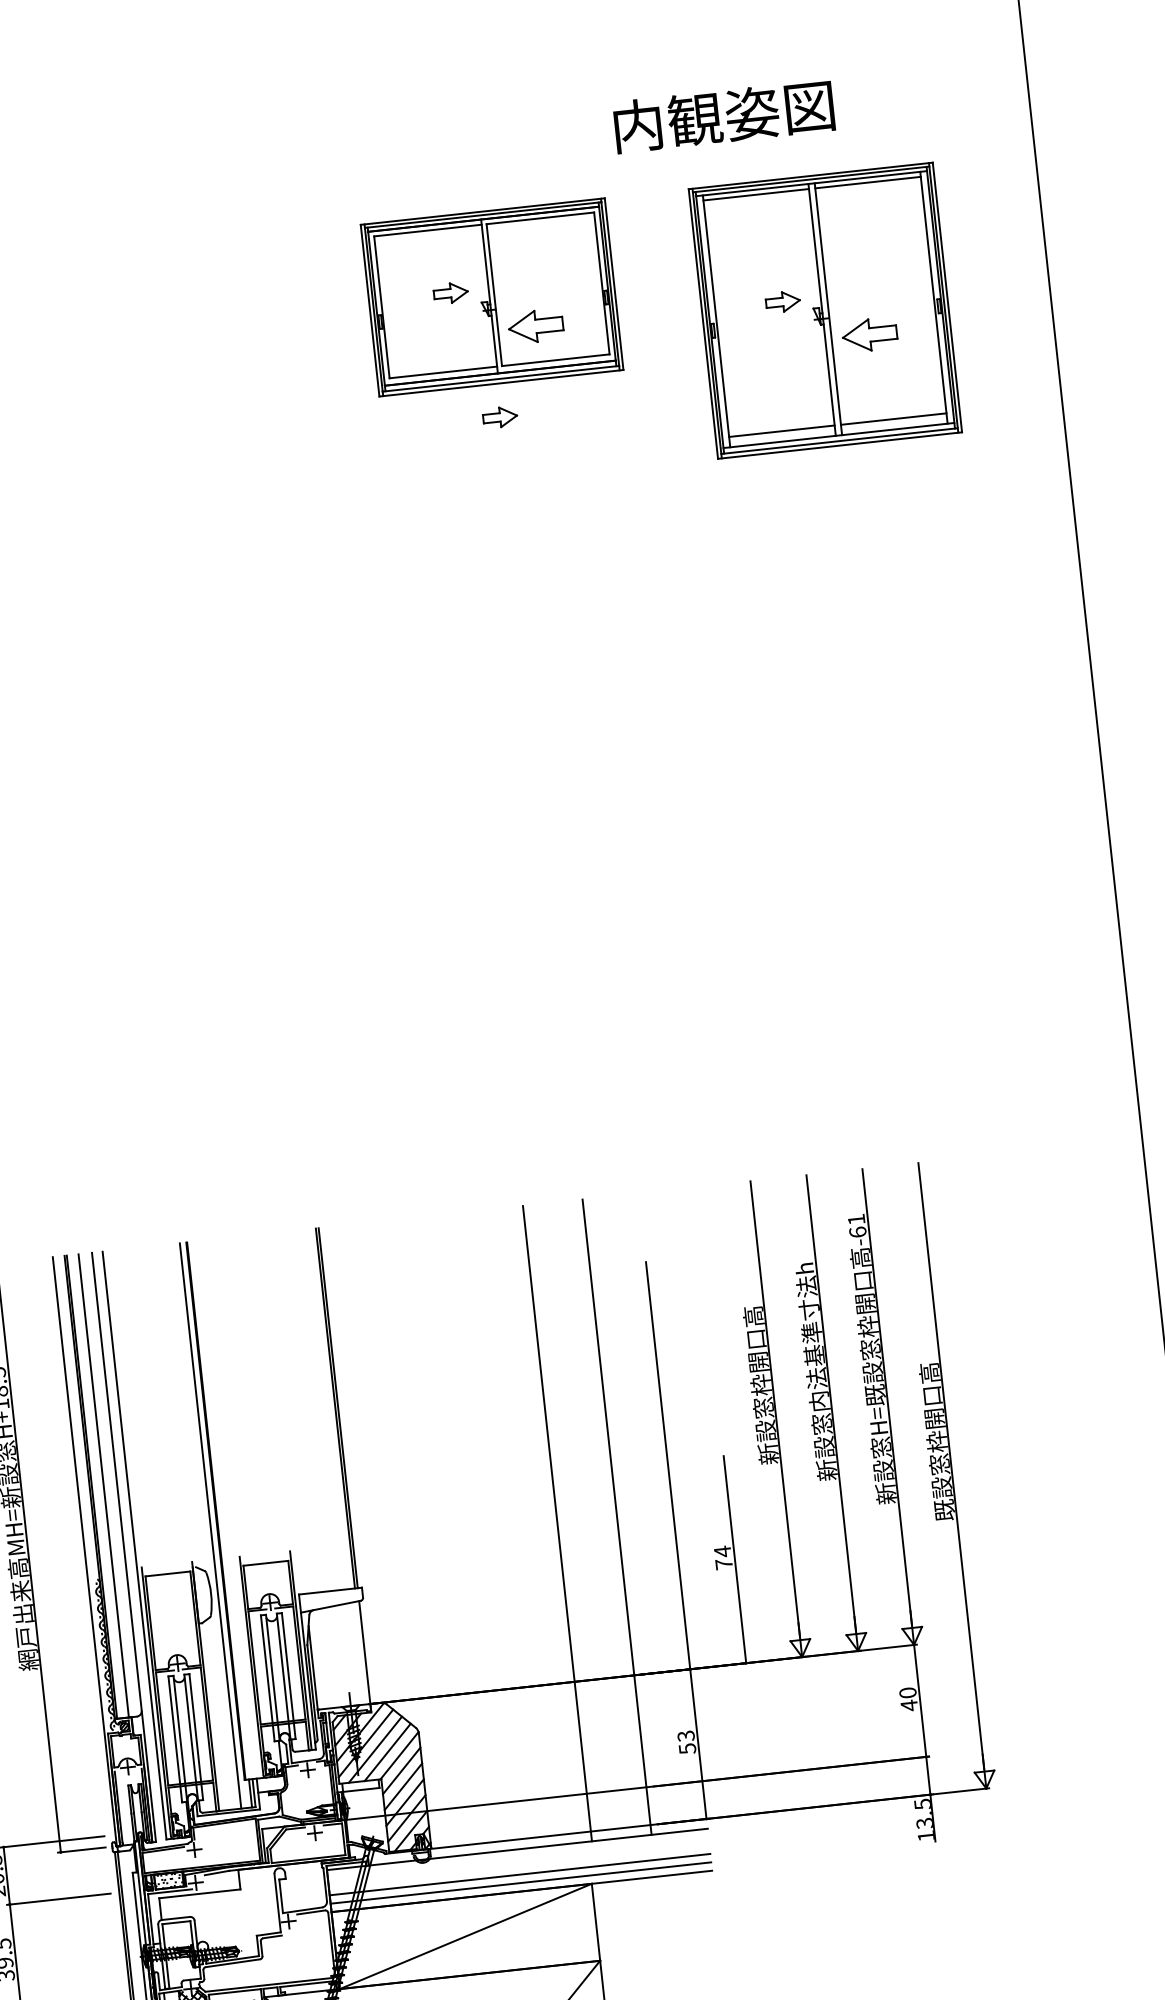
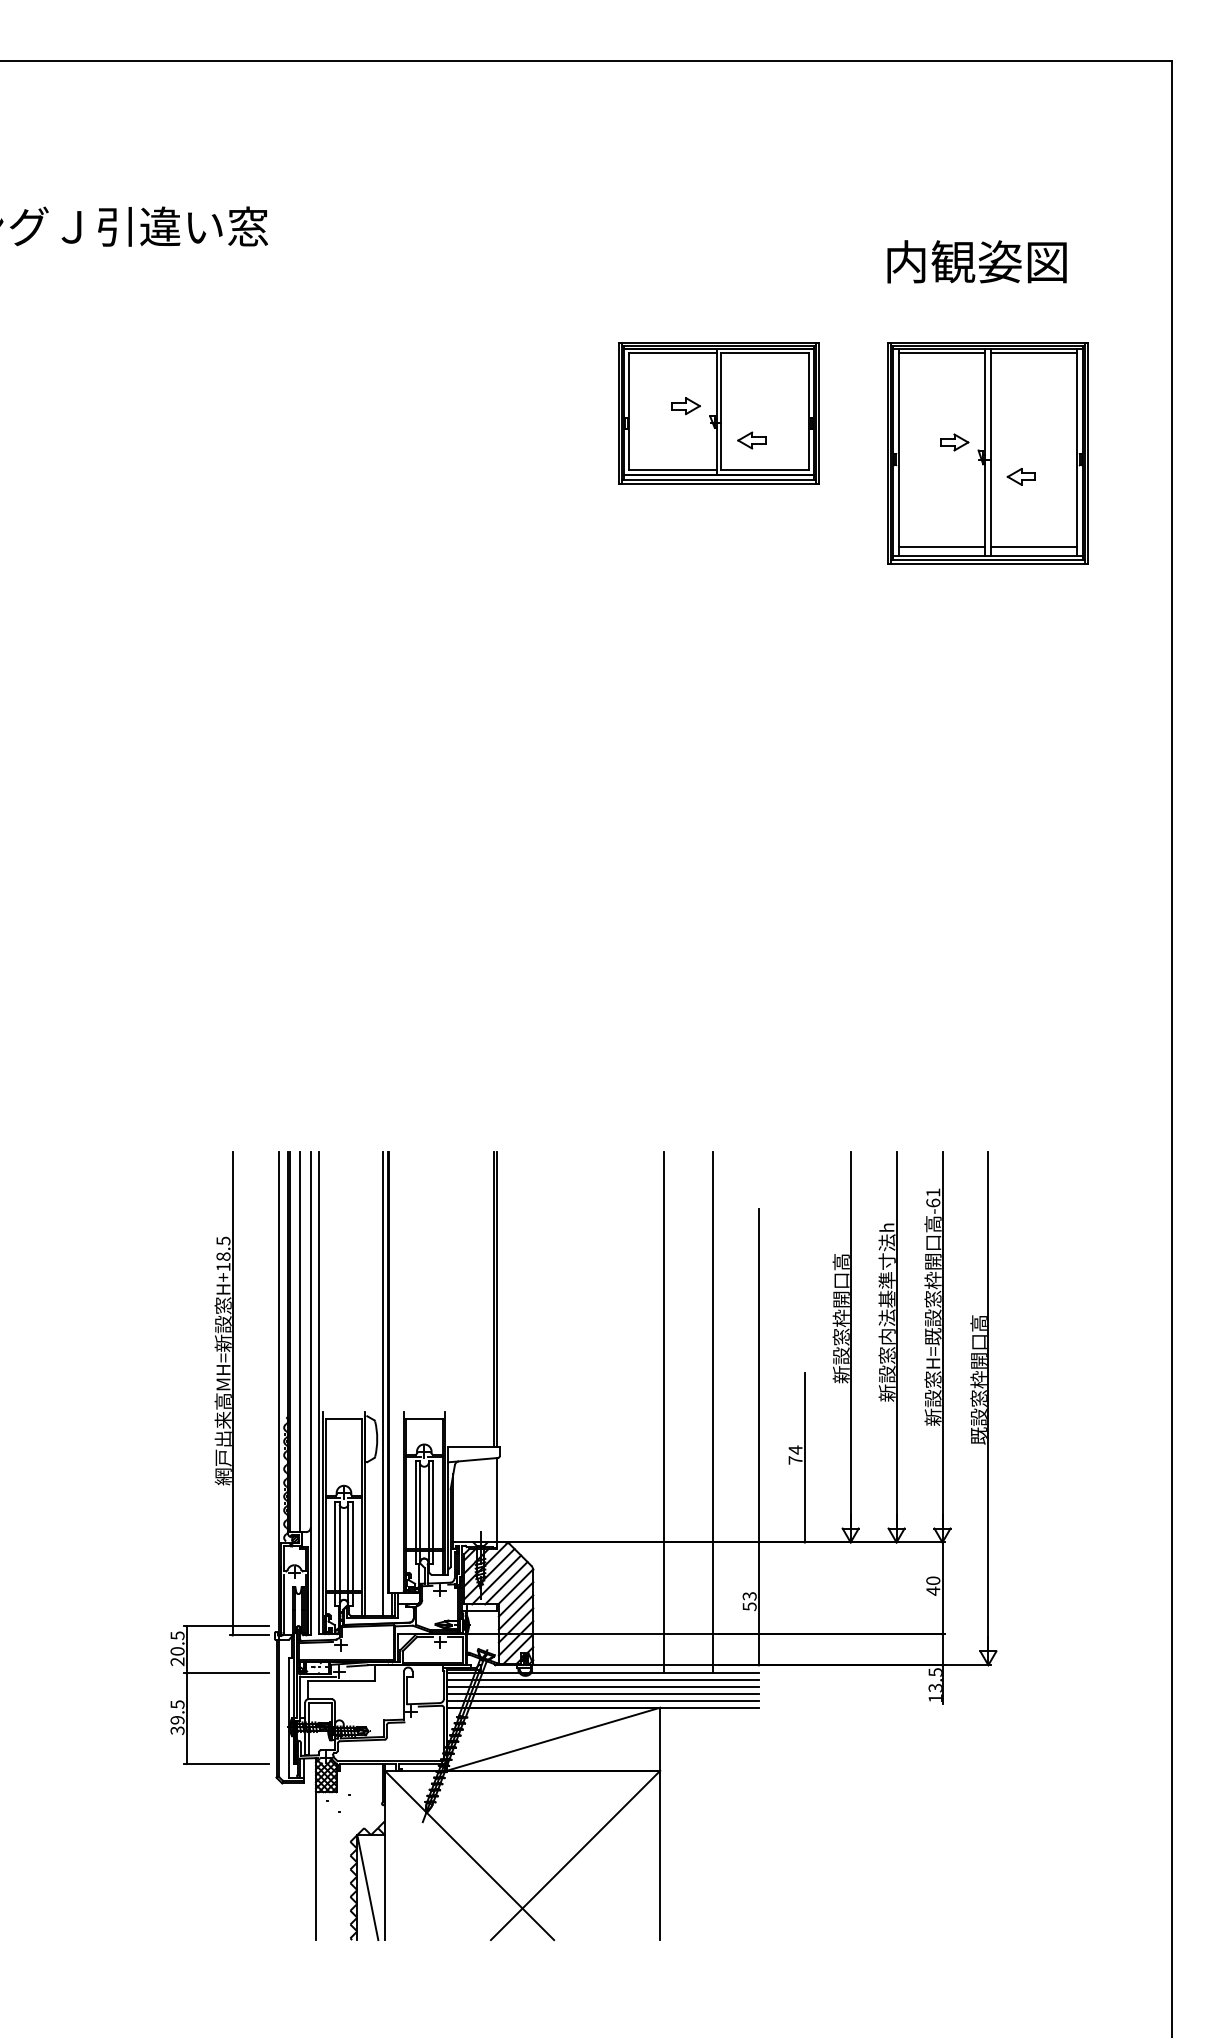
text: (723, 116) -> (976, 261), moved
part: (535, 326) -> (751, 440), size x0.62
part: (868, 334) -> (1020, 476), size x0.62
part: (499, 416) -> (714, 510), removed
line: (517, 1858) -> (602, 1680), added
line: (518, 1866) -> (602, 1687), added

